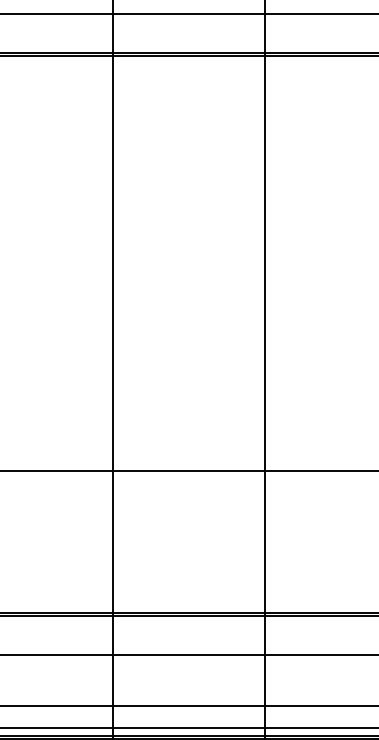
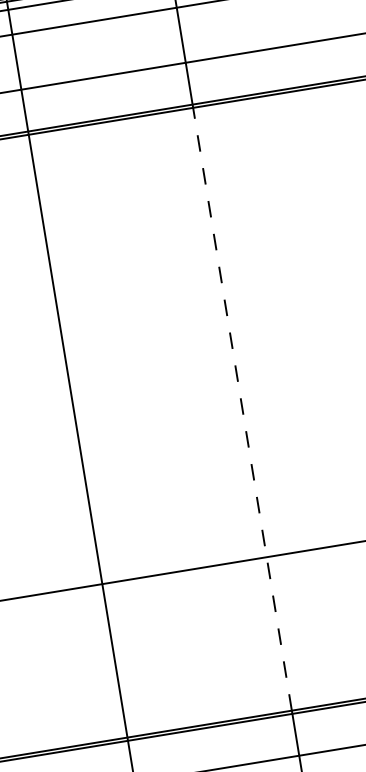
line: (264, 334) -> (242, 409), solid -> dashed

